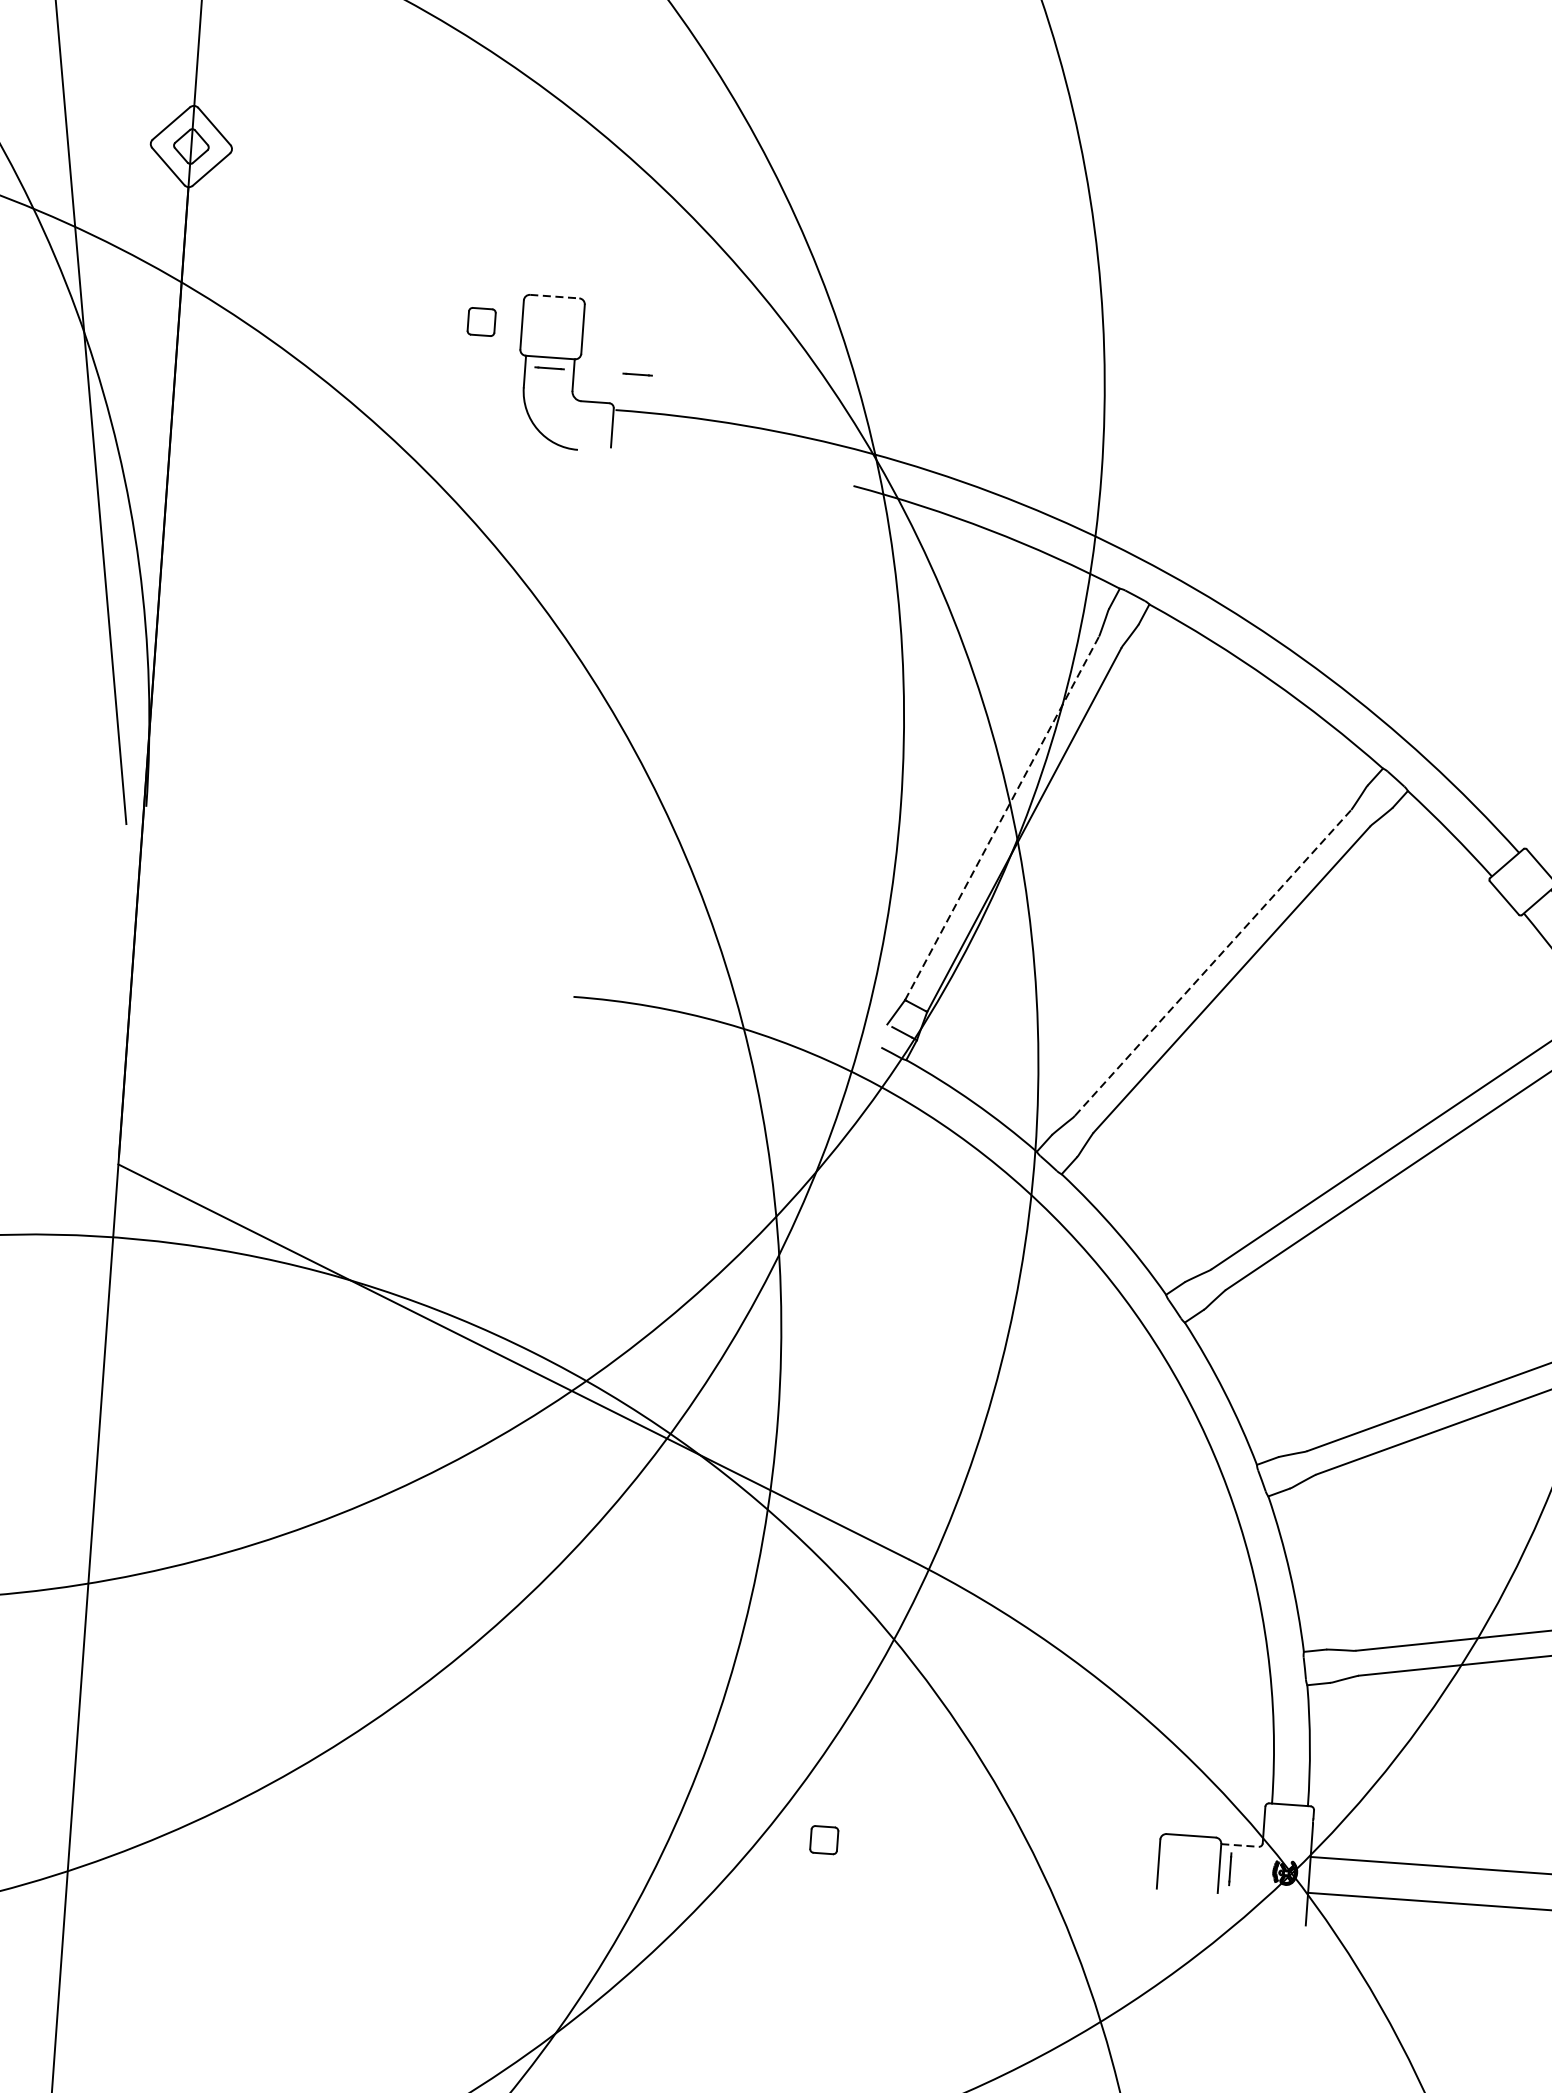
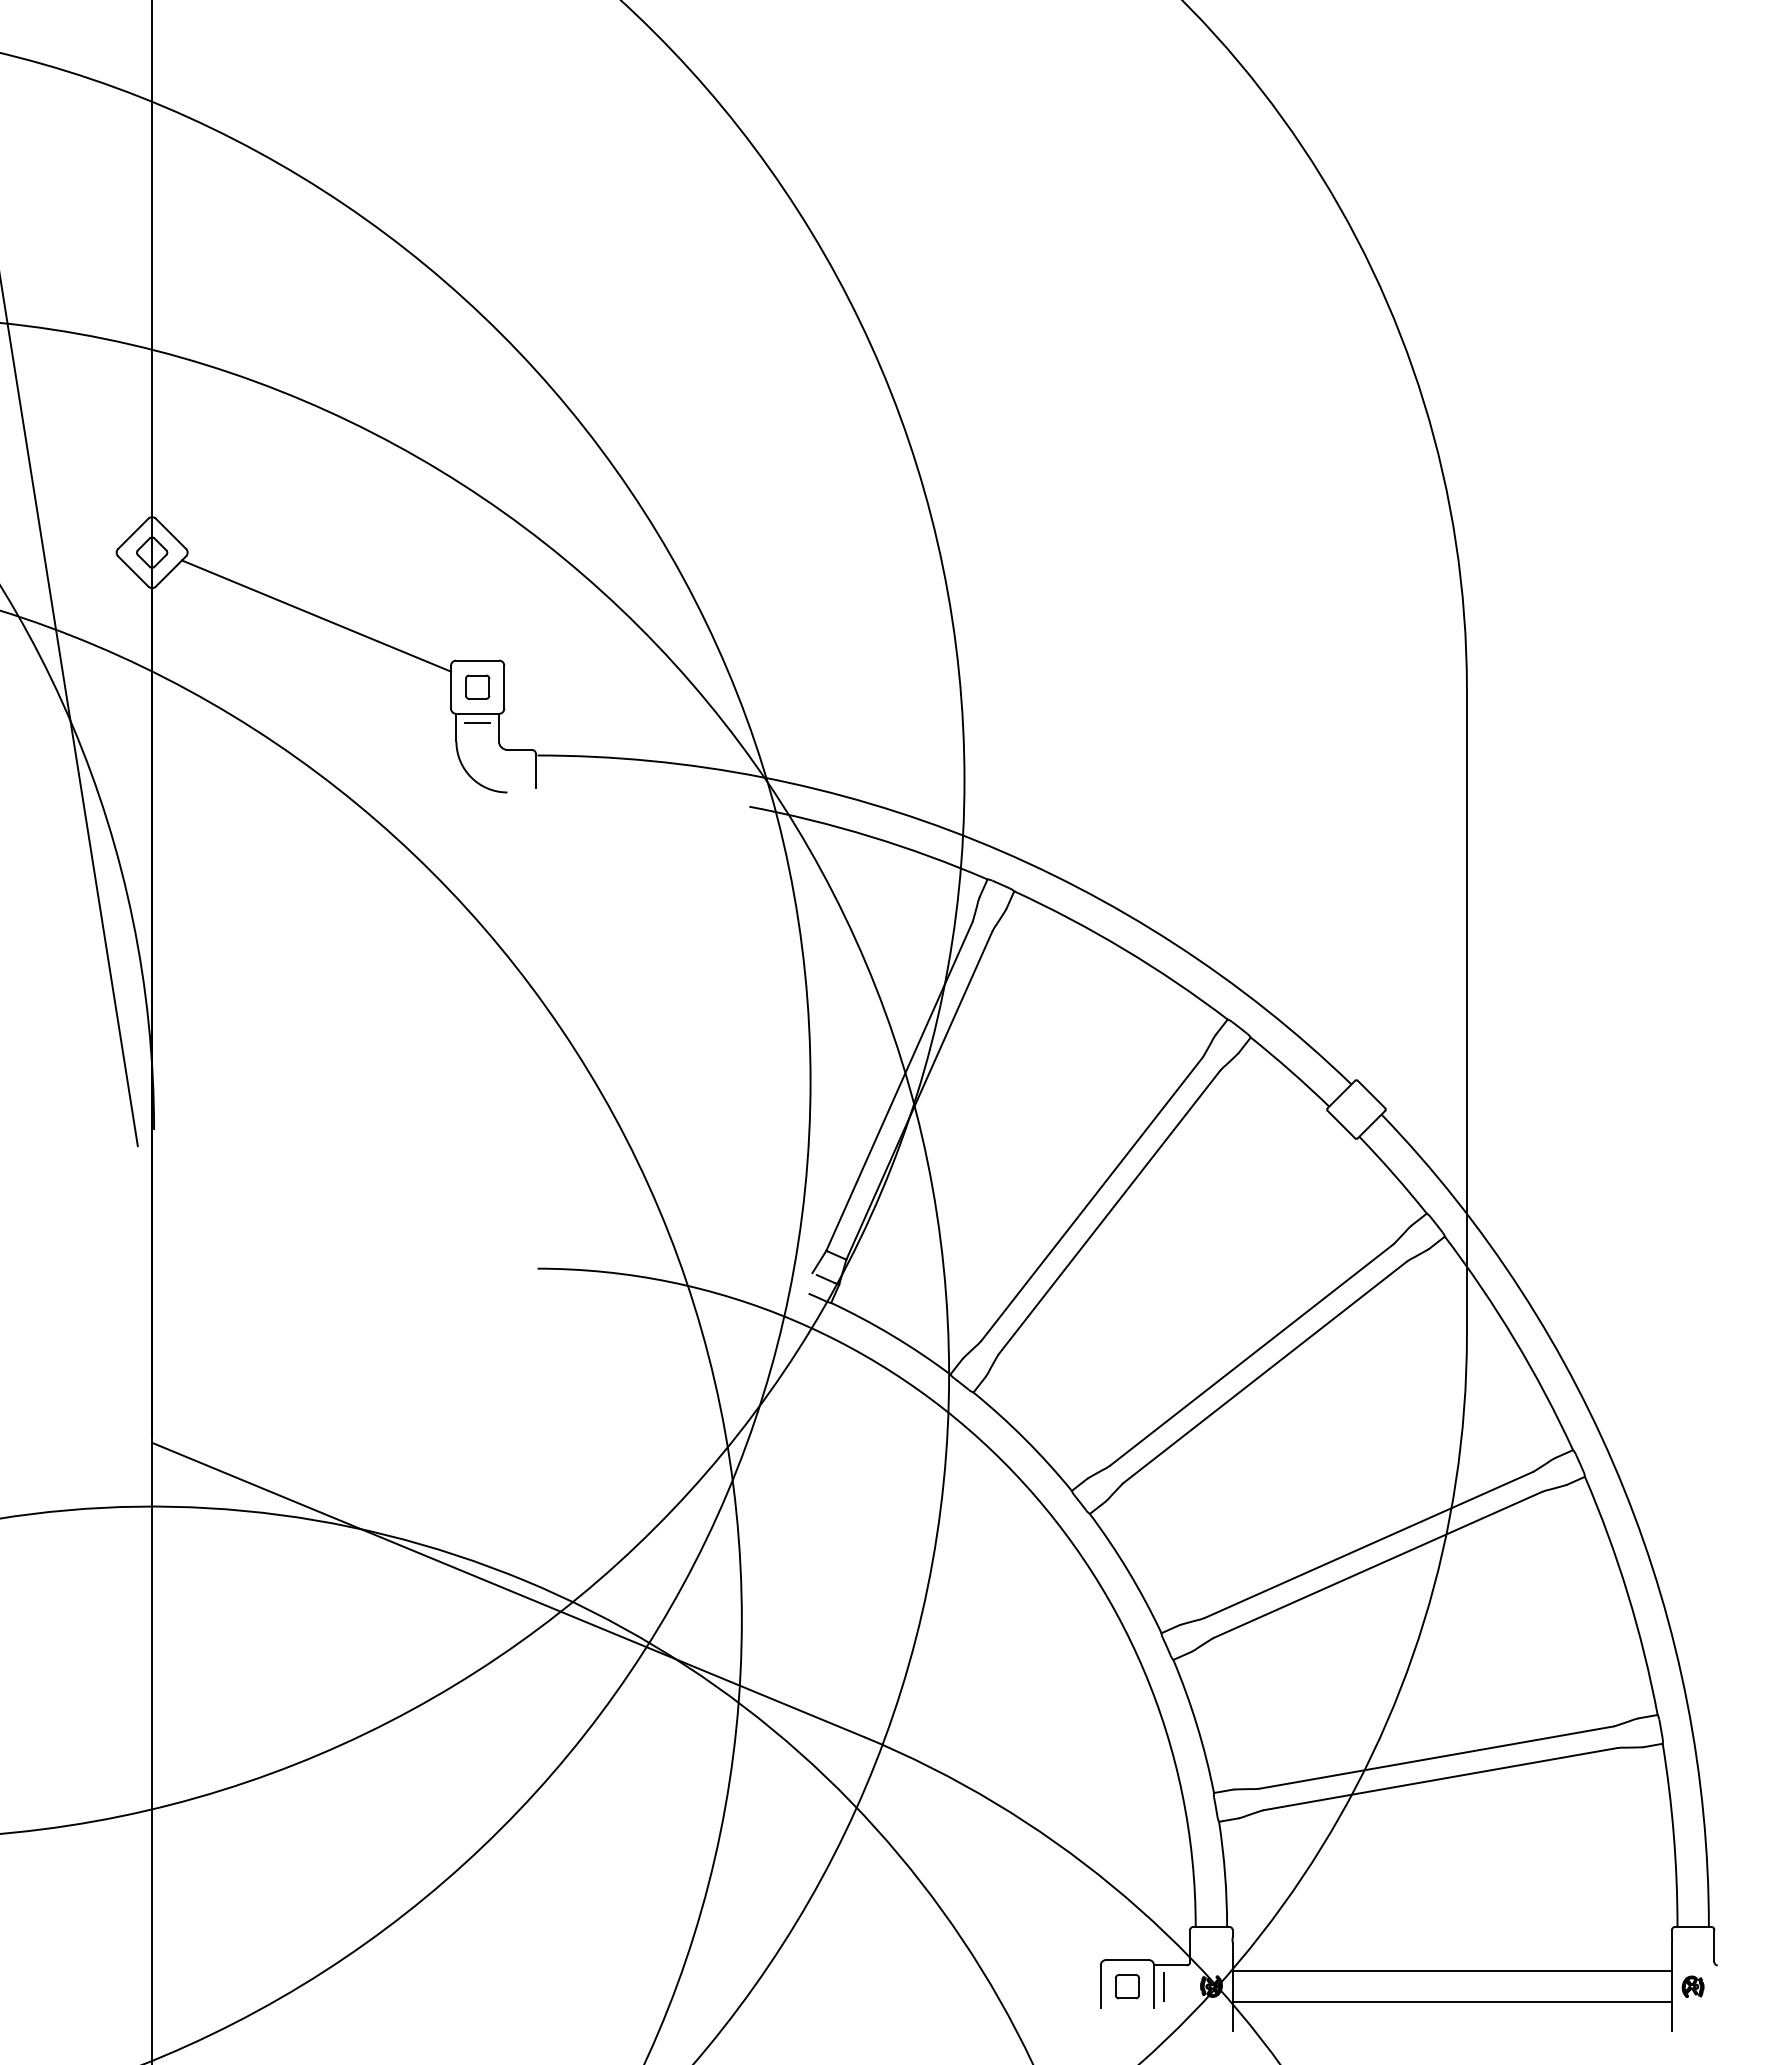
line: (374, 231) -> (316, 615), added
line: (555, 296) -> (478, 660), dashed -> solid
part: (481, 321) -> (477, 686), moved
line: (637, 373) -> (554, 722), removed
line: (1002, 818) -> (899, 1086), dashed -> solid
line: (1213, 963) -> (1092, 1199), dashed -> solid
part: (823, 1839) -> (1126, 1986), moved
line: (1240, 1845) -> (1170, 1965), dashed -> solid

